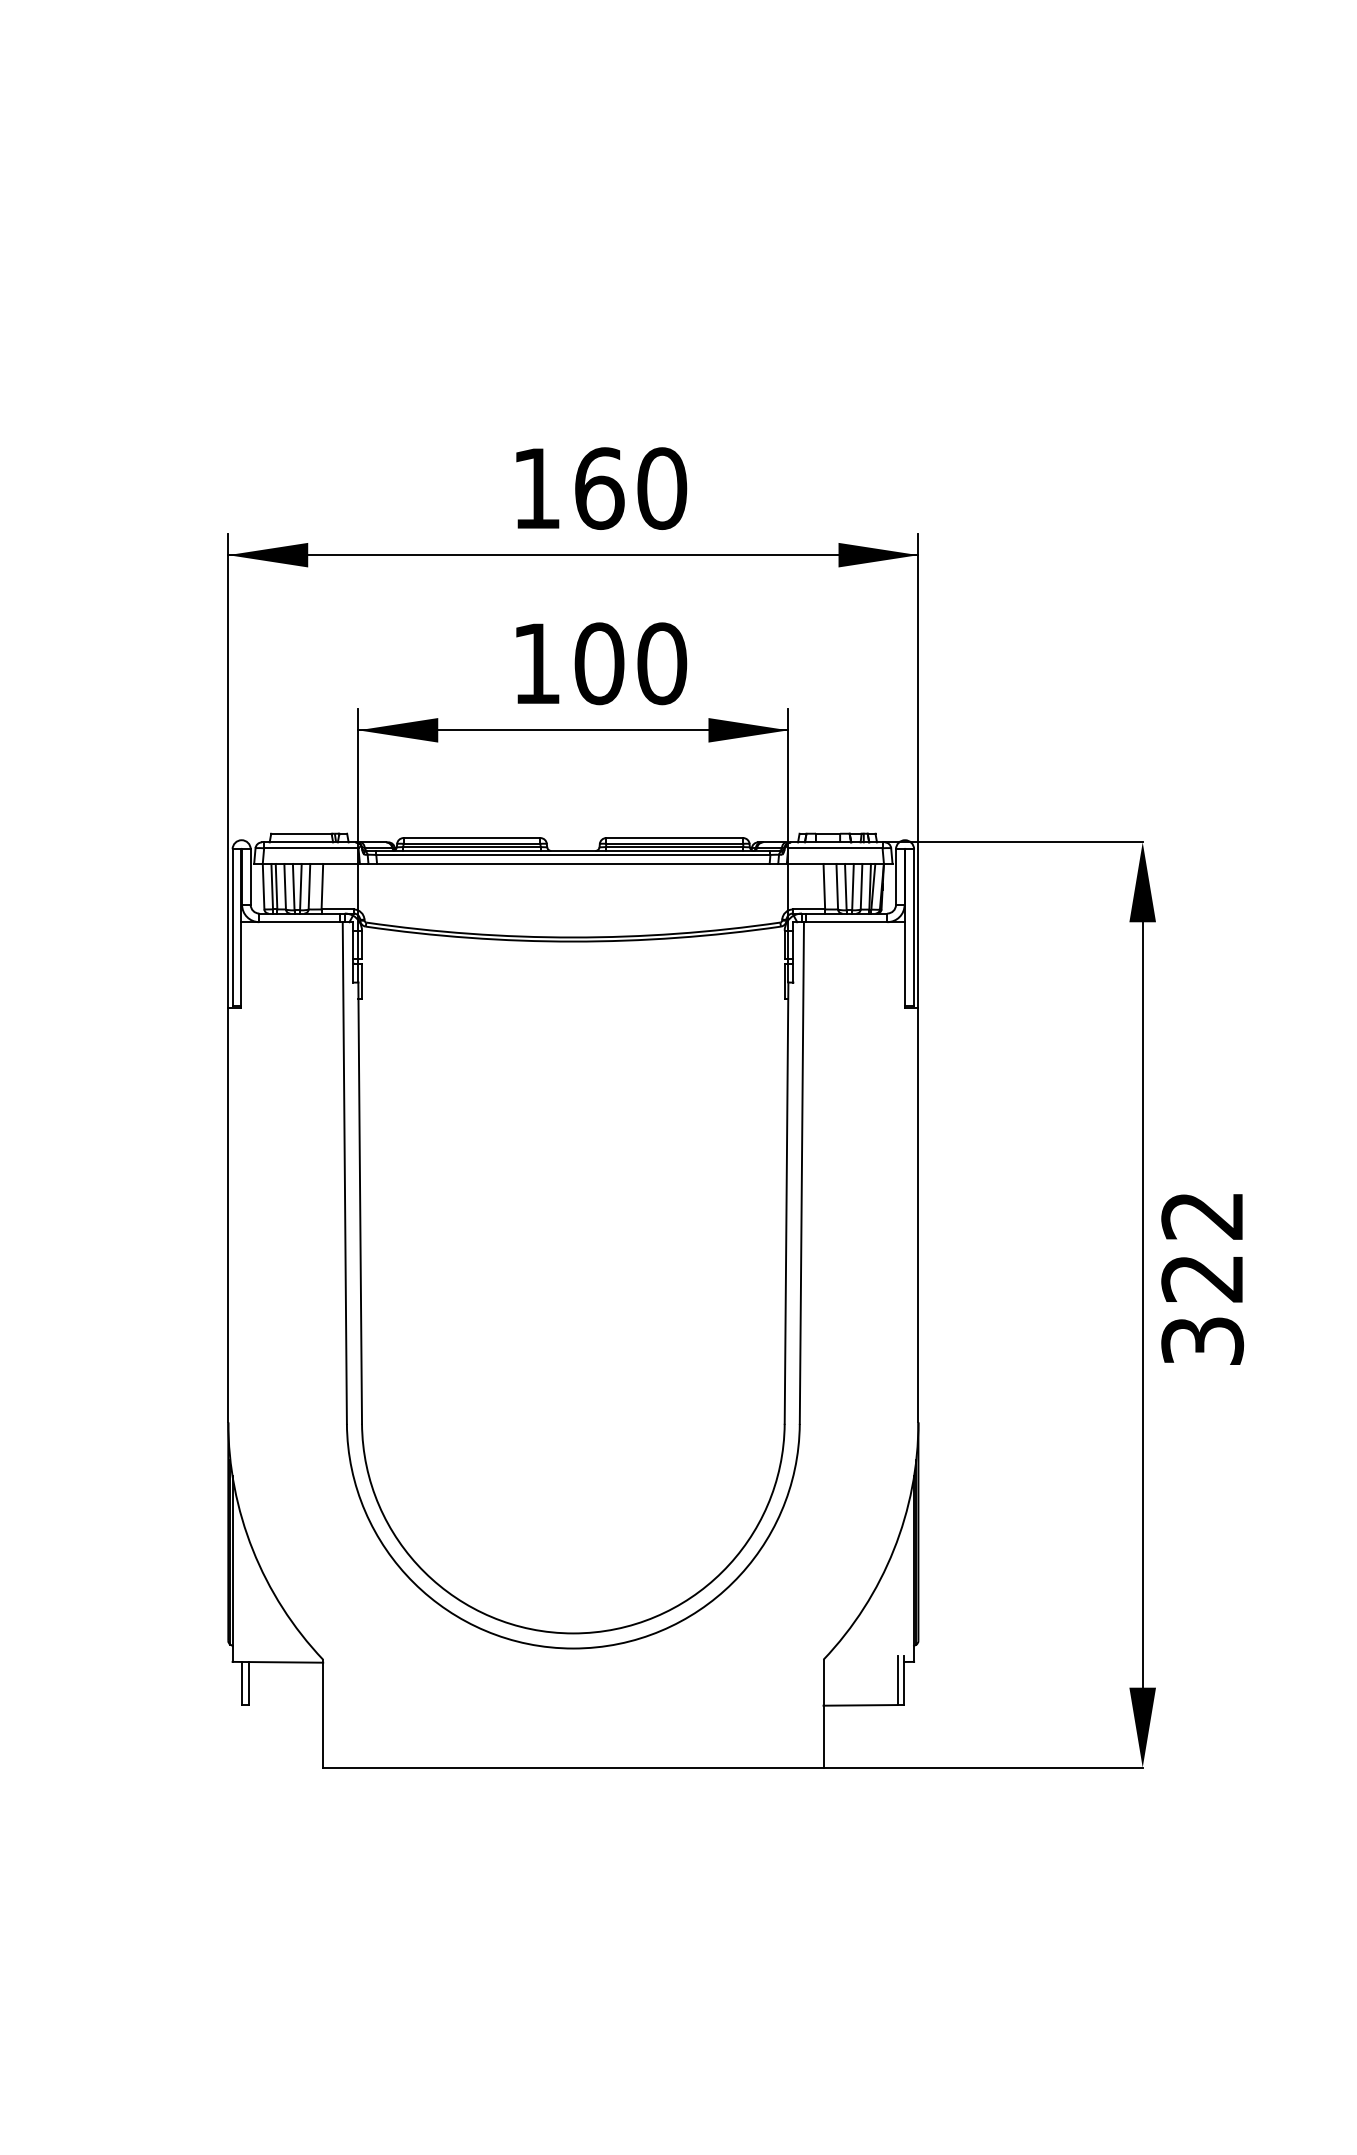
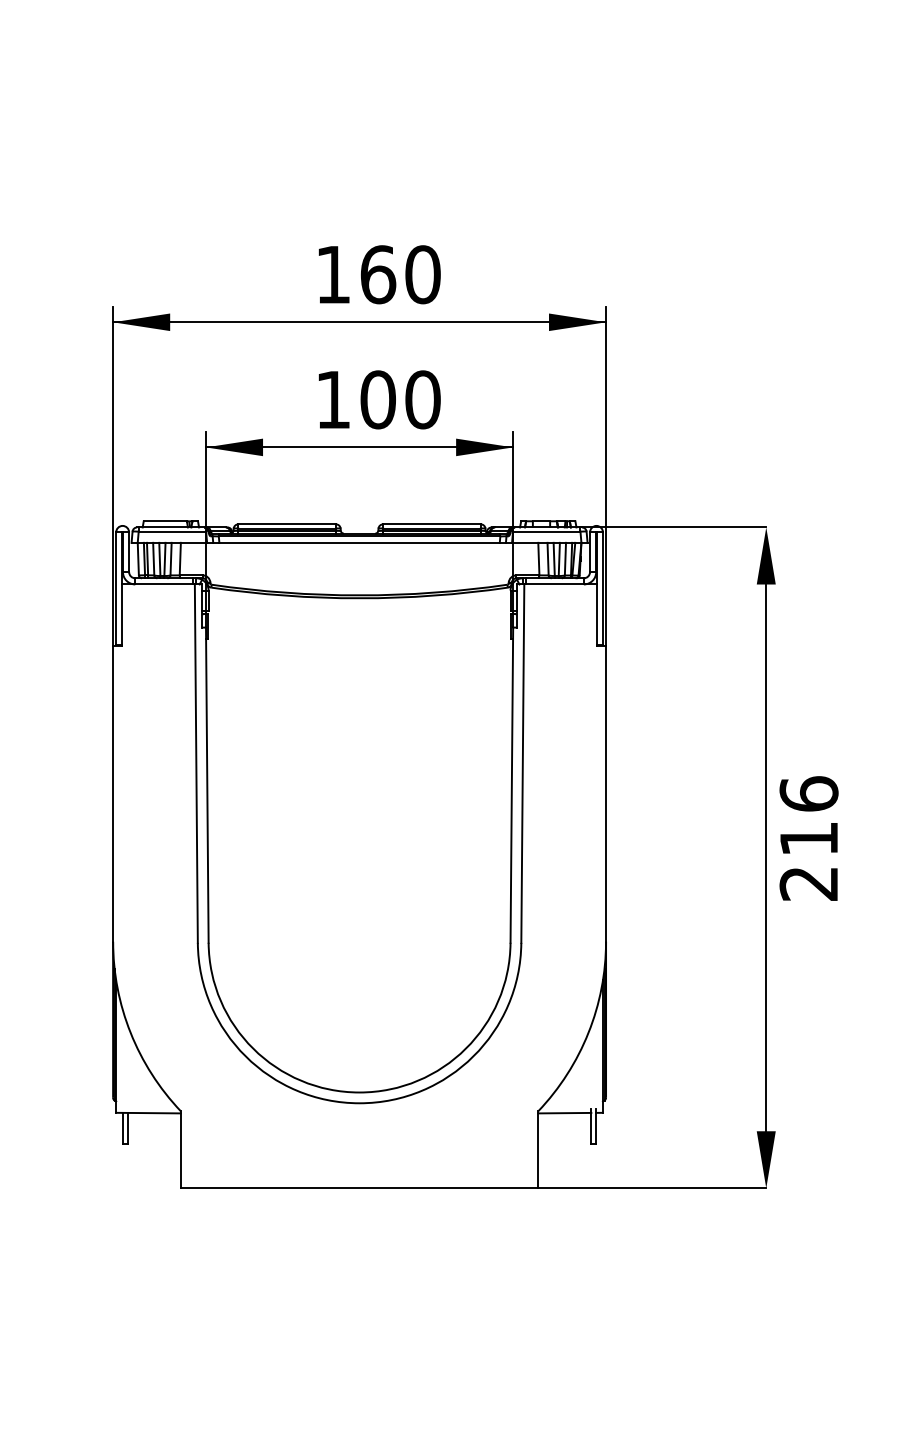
text: (1202, 1277) -> (808, 838), 322 -> 216
line: (860, 1705) -> (564, 1113), moved

